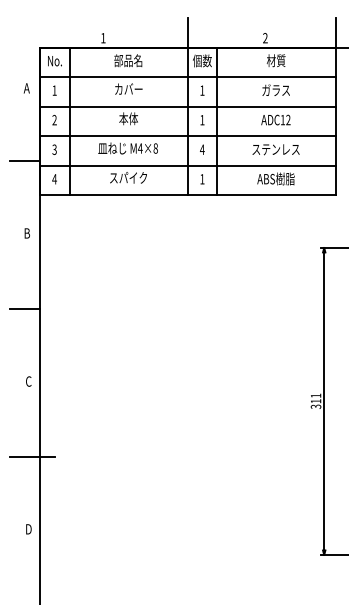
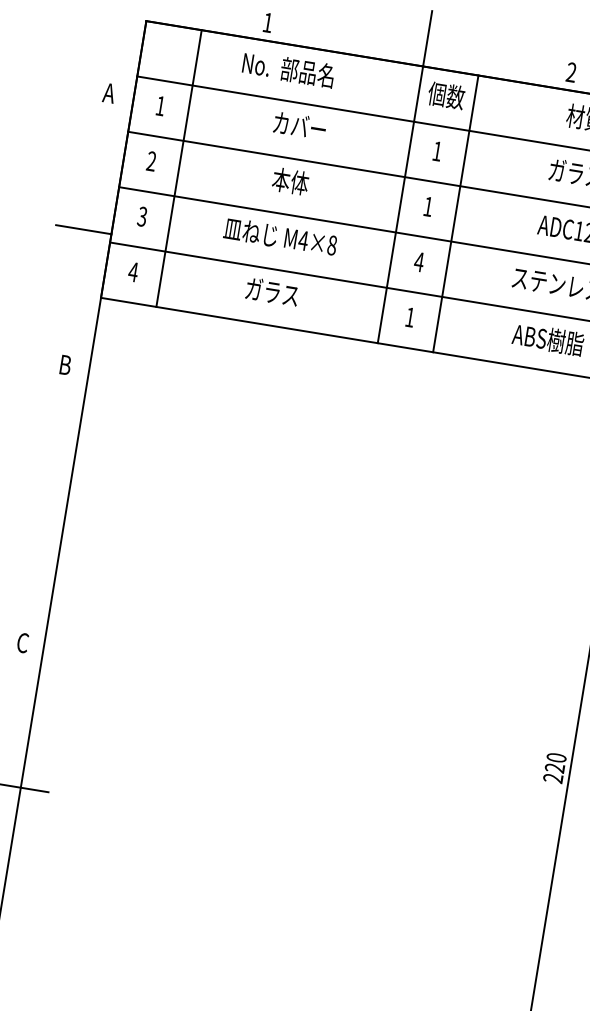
text: (54, 61) -> (255, 65), moved
text: (128, 177) -> (272, 291), スパイク -> ガラス
line: (25, 309) -> (38, 507), removed
text: (315, 400) -> (554, 766), 311 -> 220

